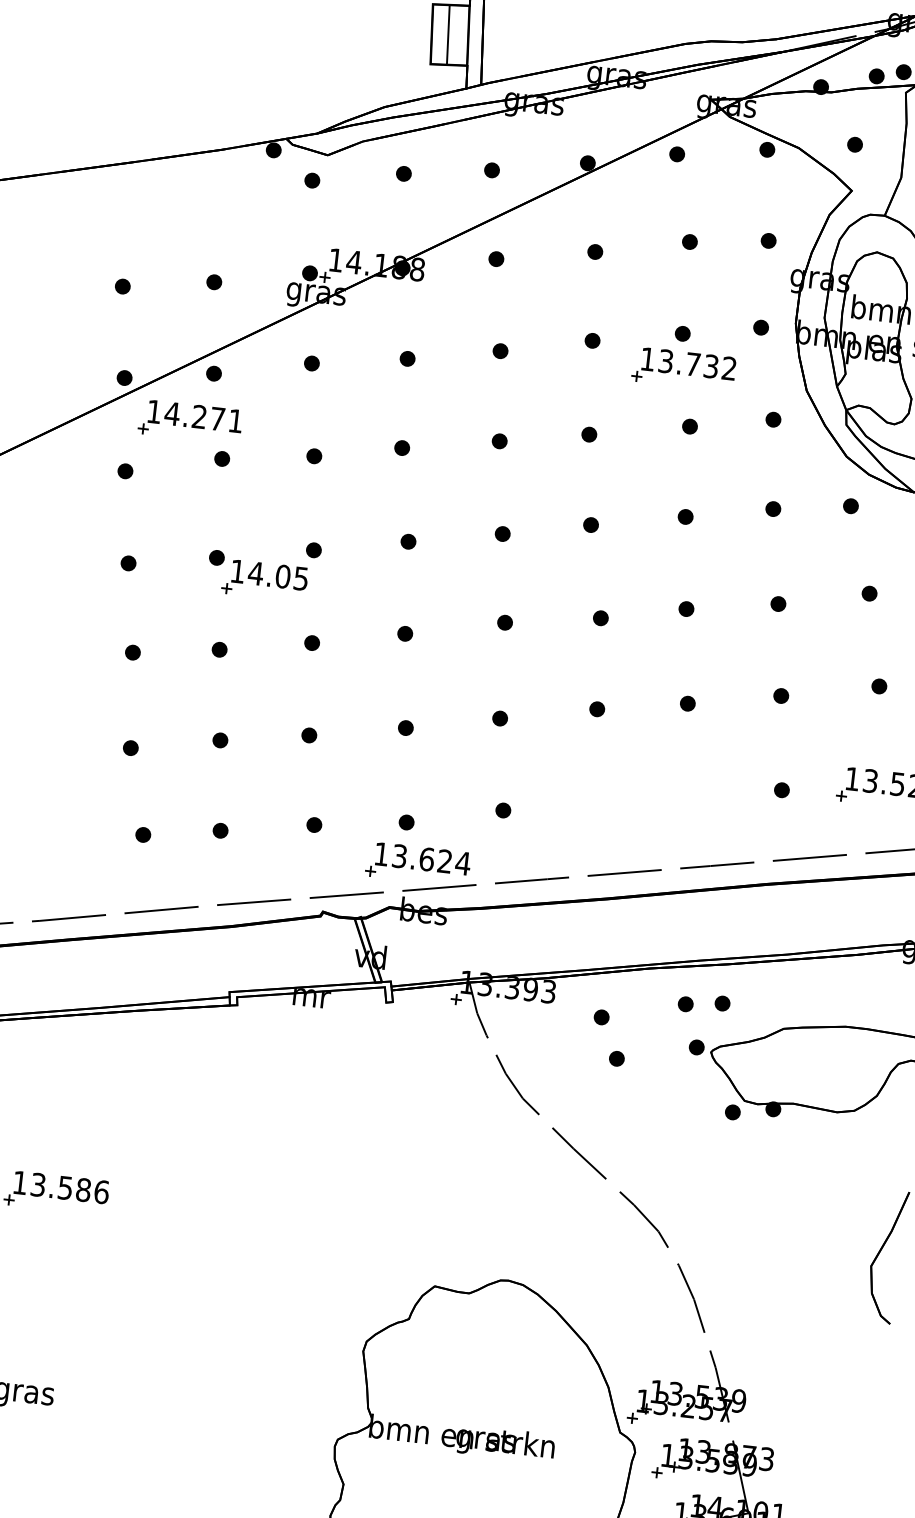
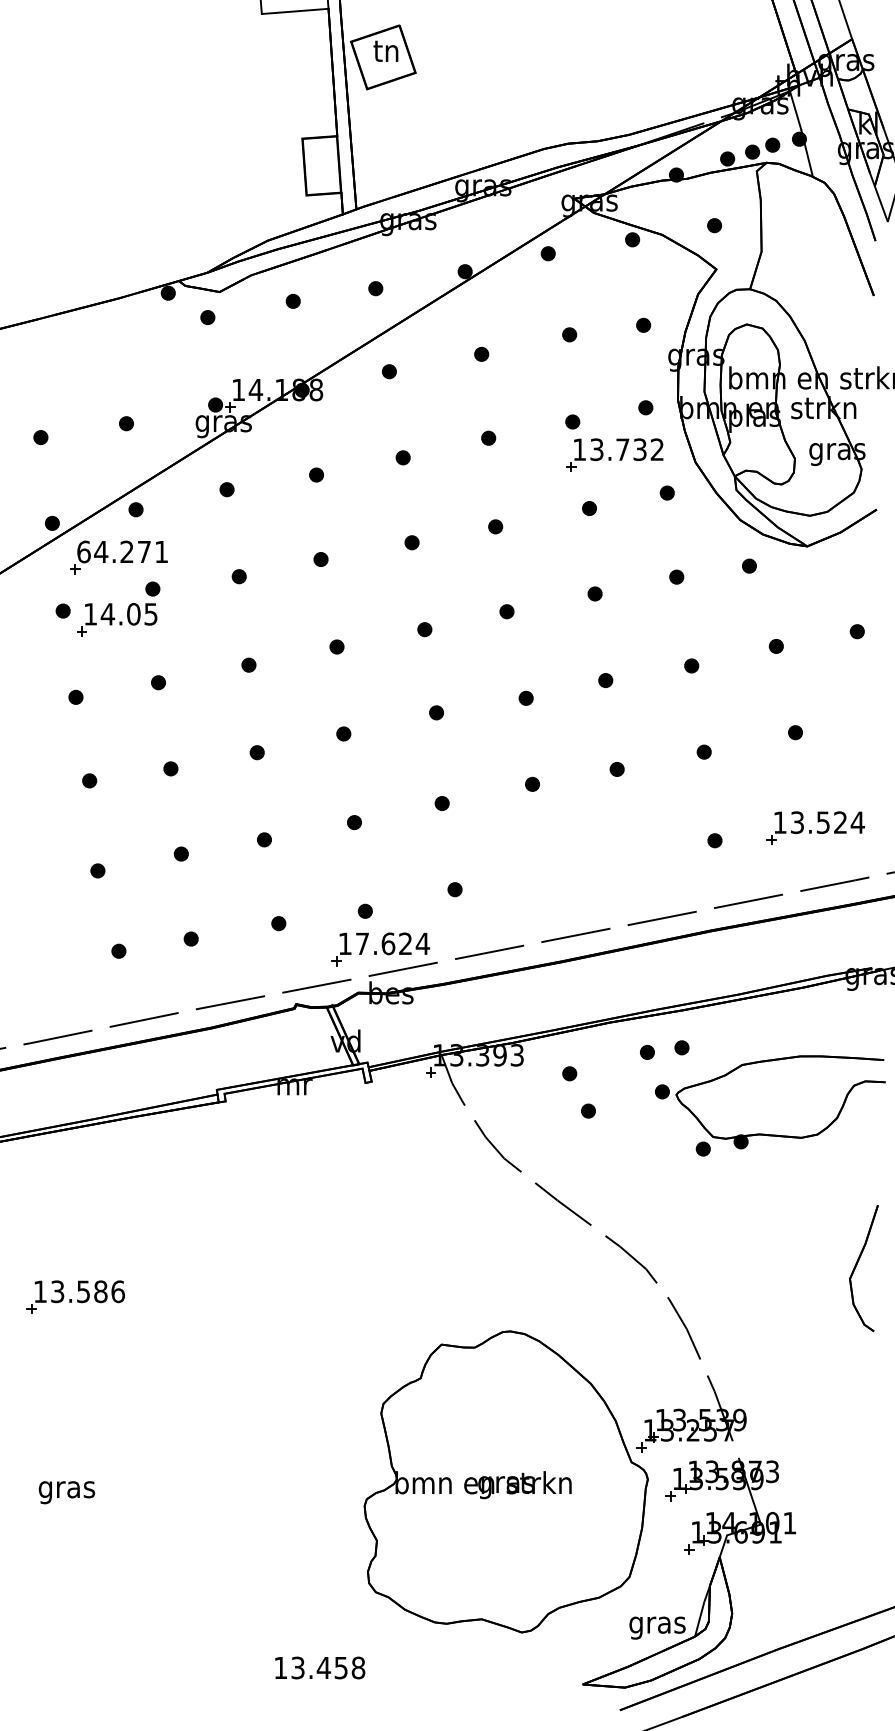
line: (448, 34) -> (320, 165), removed
part: (683, 368) -> (614, 454), moved
text: (153, 411) -> (83, 551), 14.271 -> 64.271
part: (265, 580) -> (117, 619), moved
text: (399, 855) -> (362, 943), 13.624 -> 17.624

